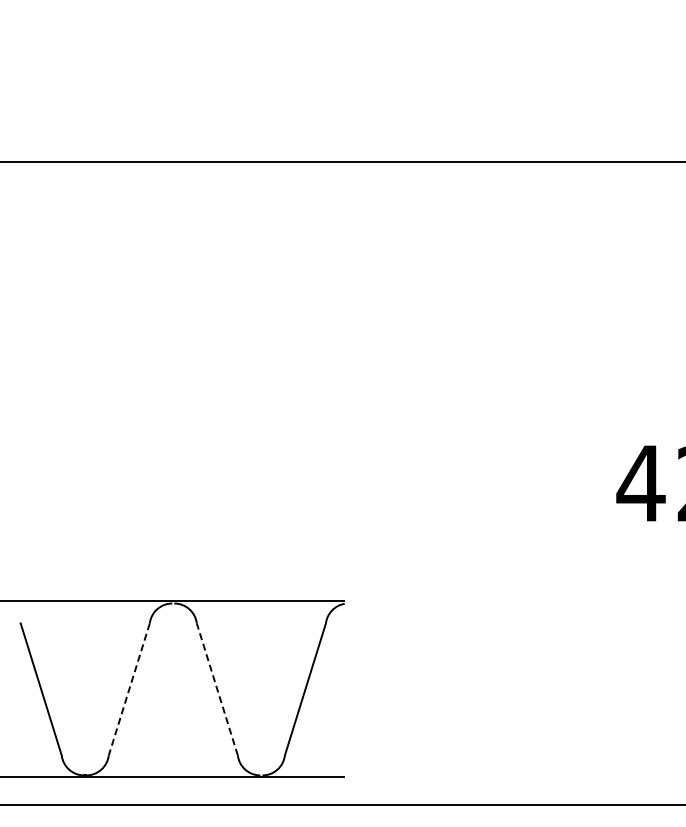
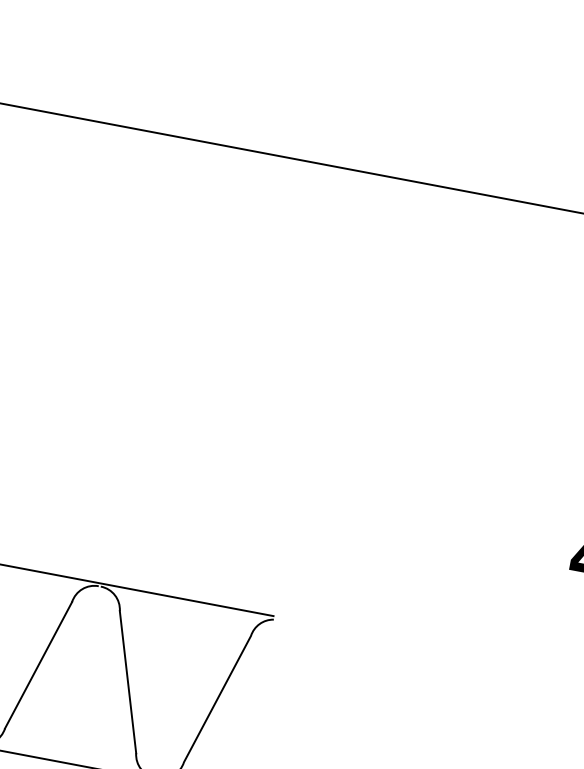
line: (129, 689) -> (38, 665), dashed -> solid
line: (217, 689) -> (128, 682), dashed -> solid

